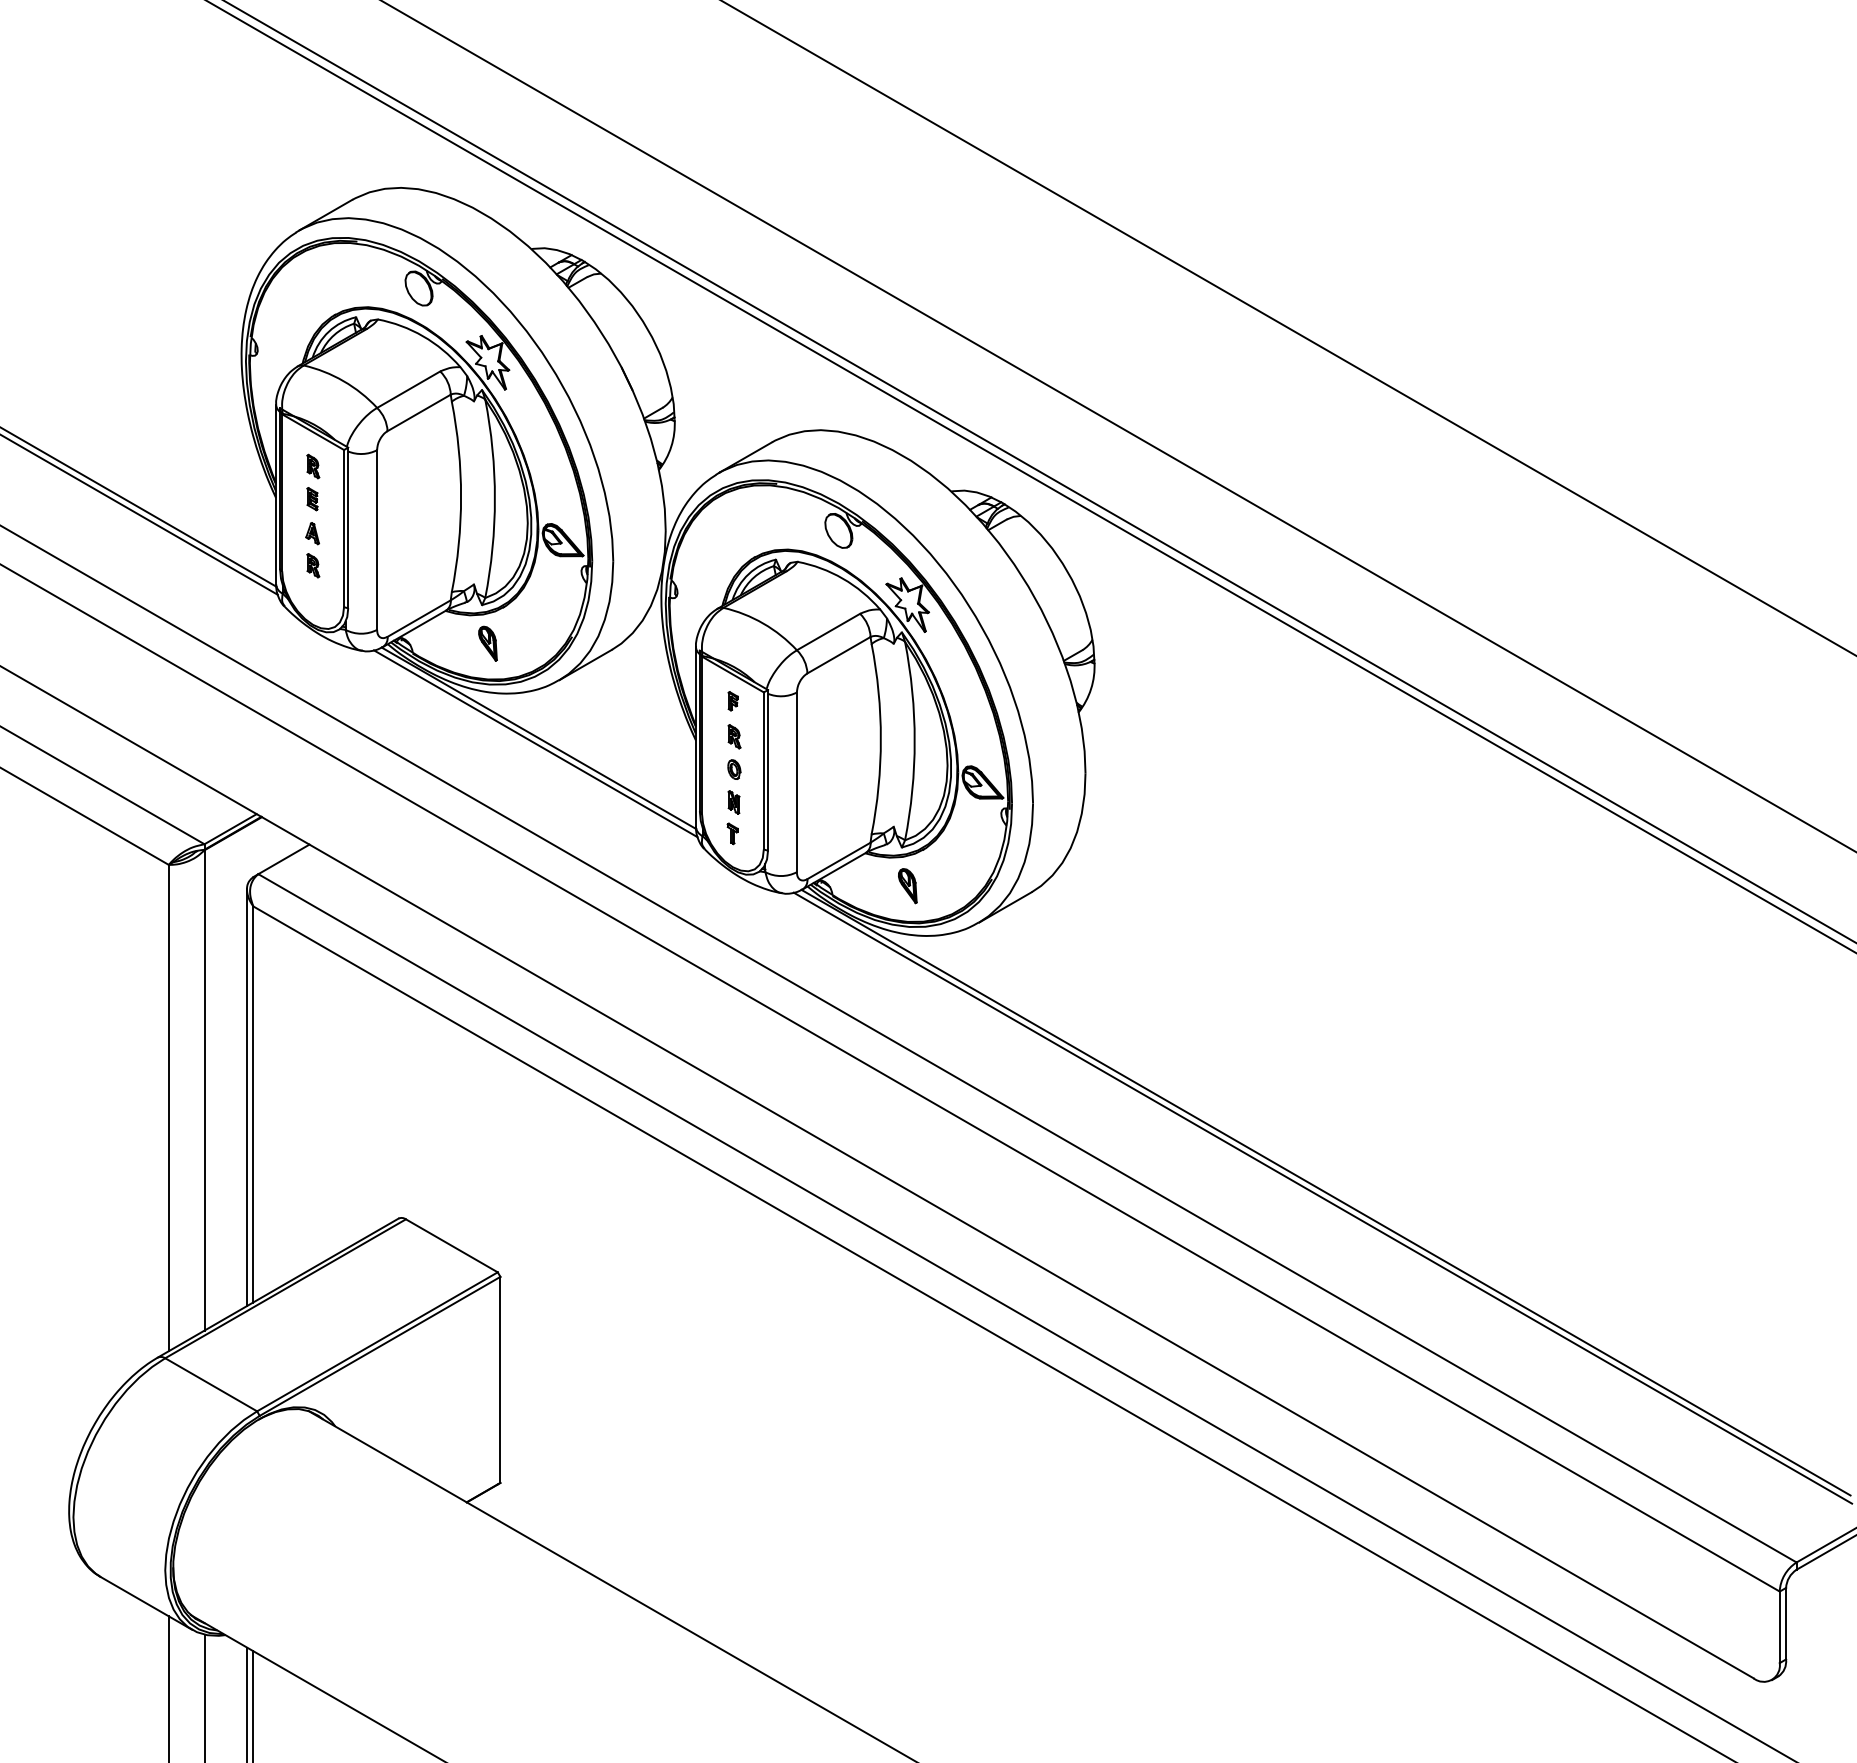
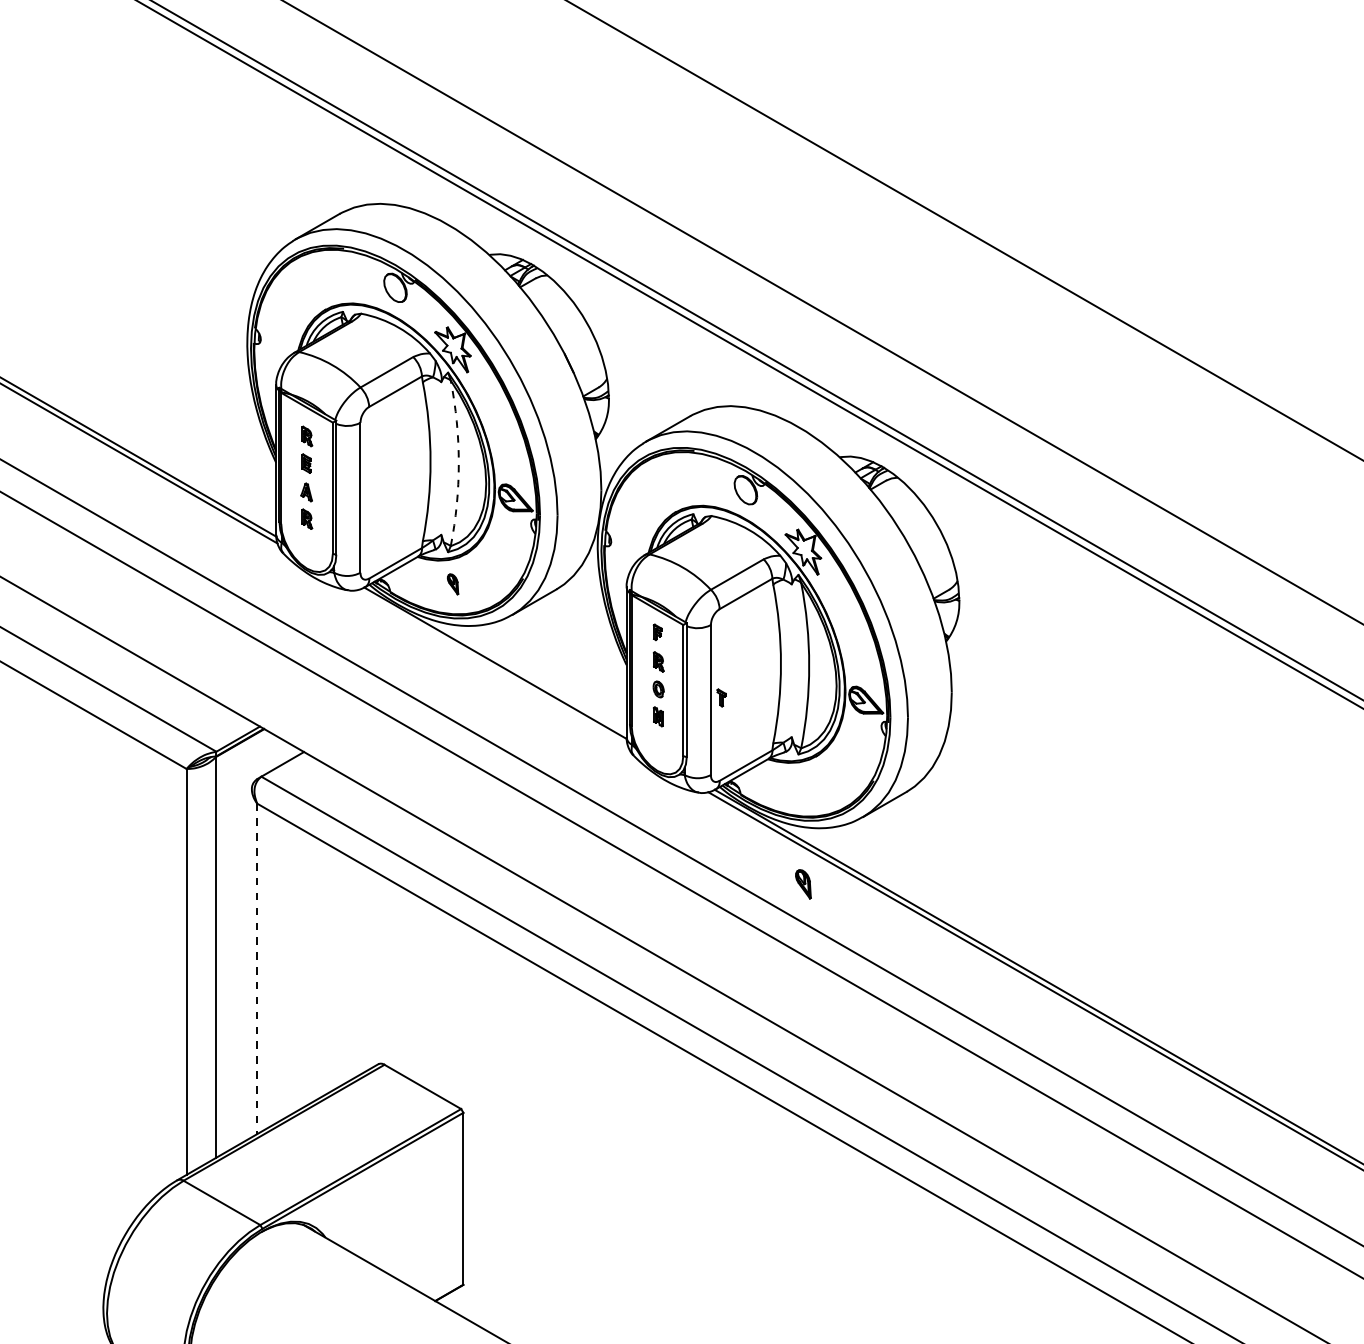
arc: (494, 498) -> (458, 463), solid -> dashed
part: (487, 643) -> (452, 584), size x0.7
line: (535, 743) -> (492, 667), removed
part: (732, 833) -> (721, 697), moved
part: (907, 886) -> (803, 884), moved
line: (247, 1097) -> (252, 963), removed
line: (253, 1104) -> (257, 968), solid -> dashed

